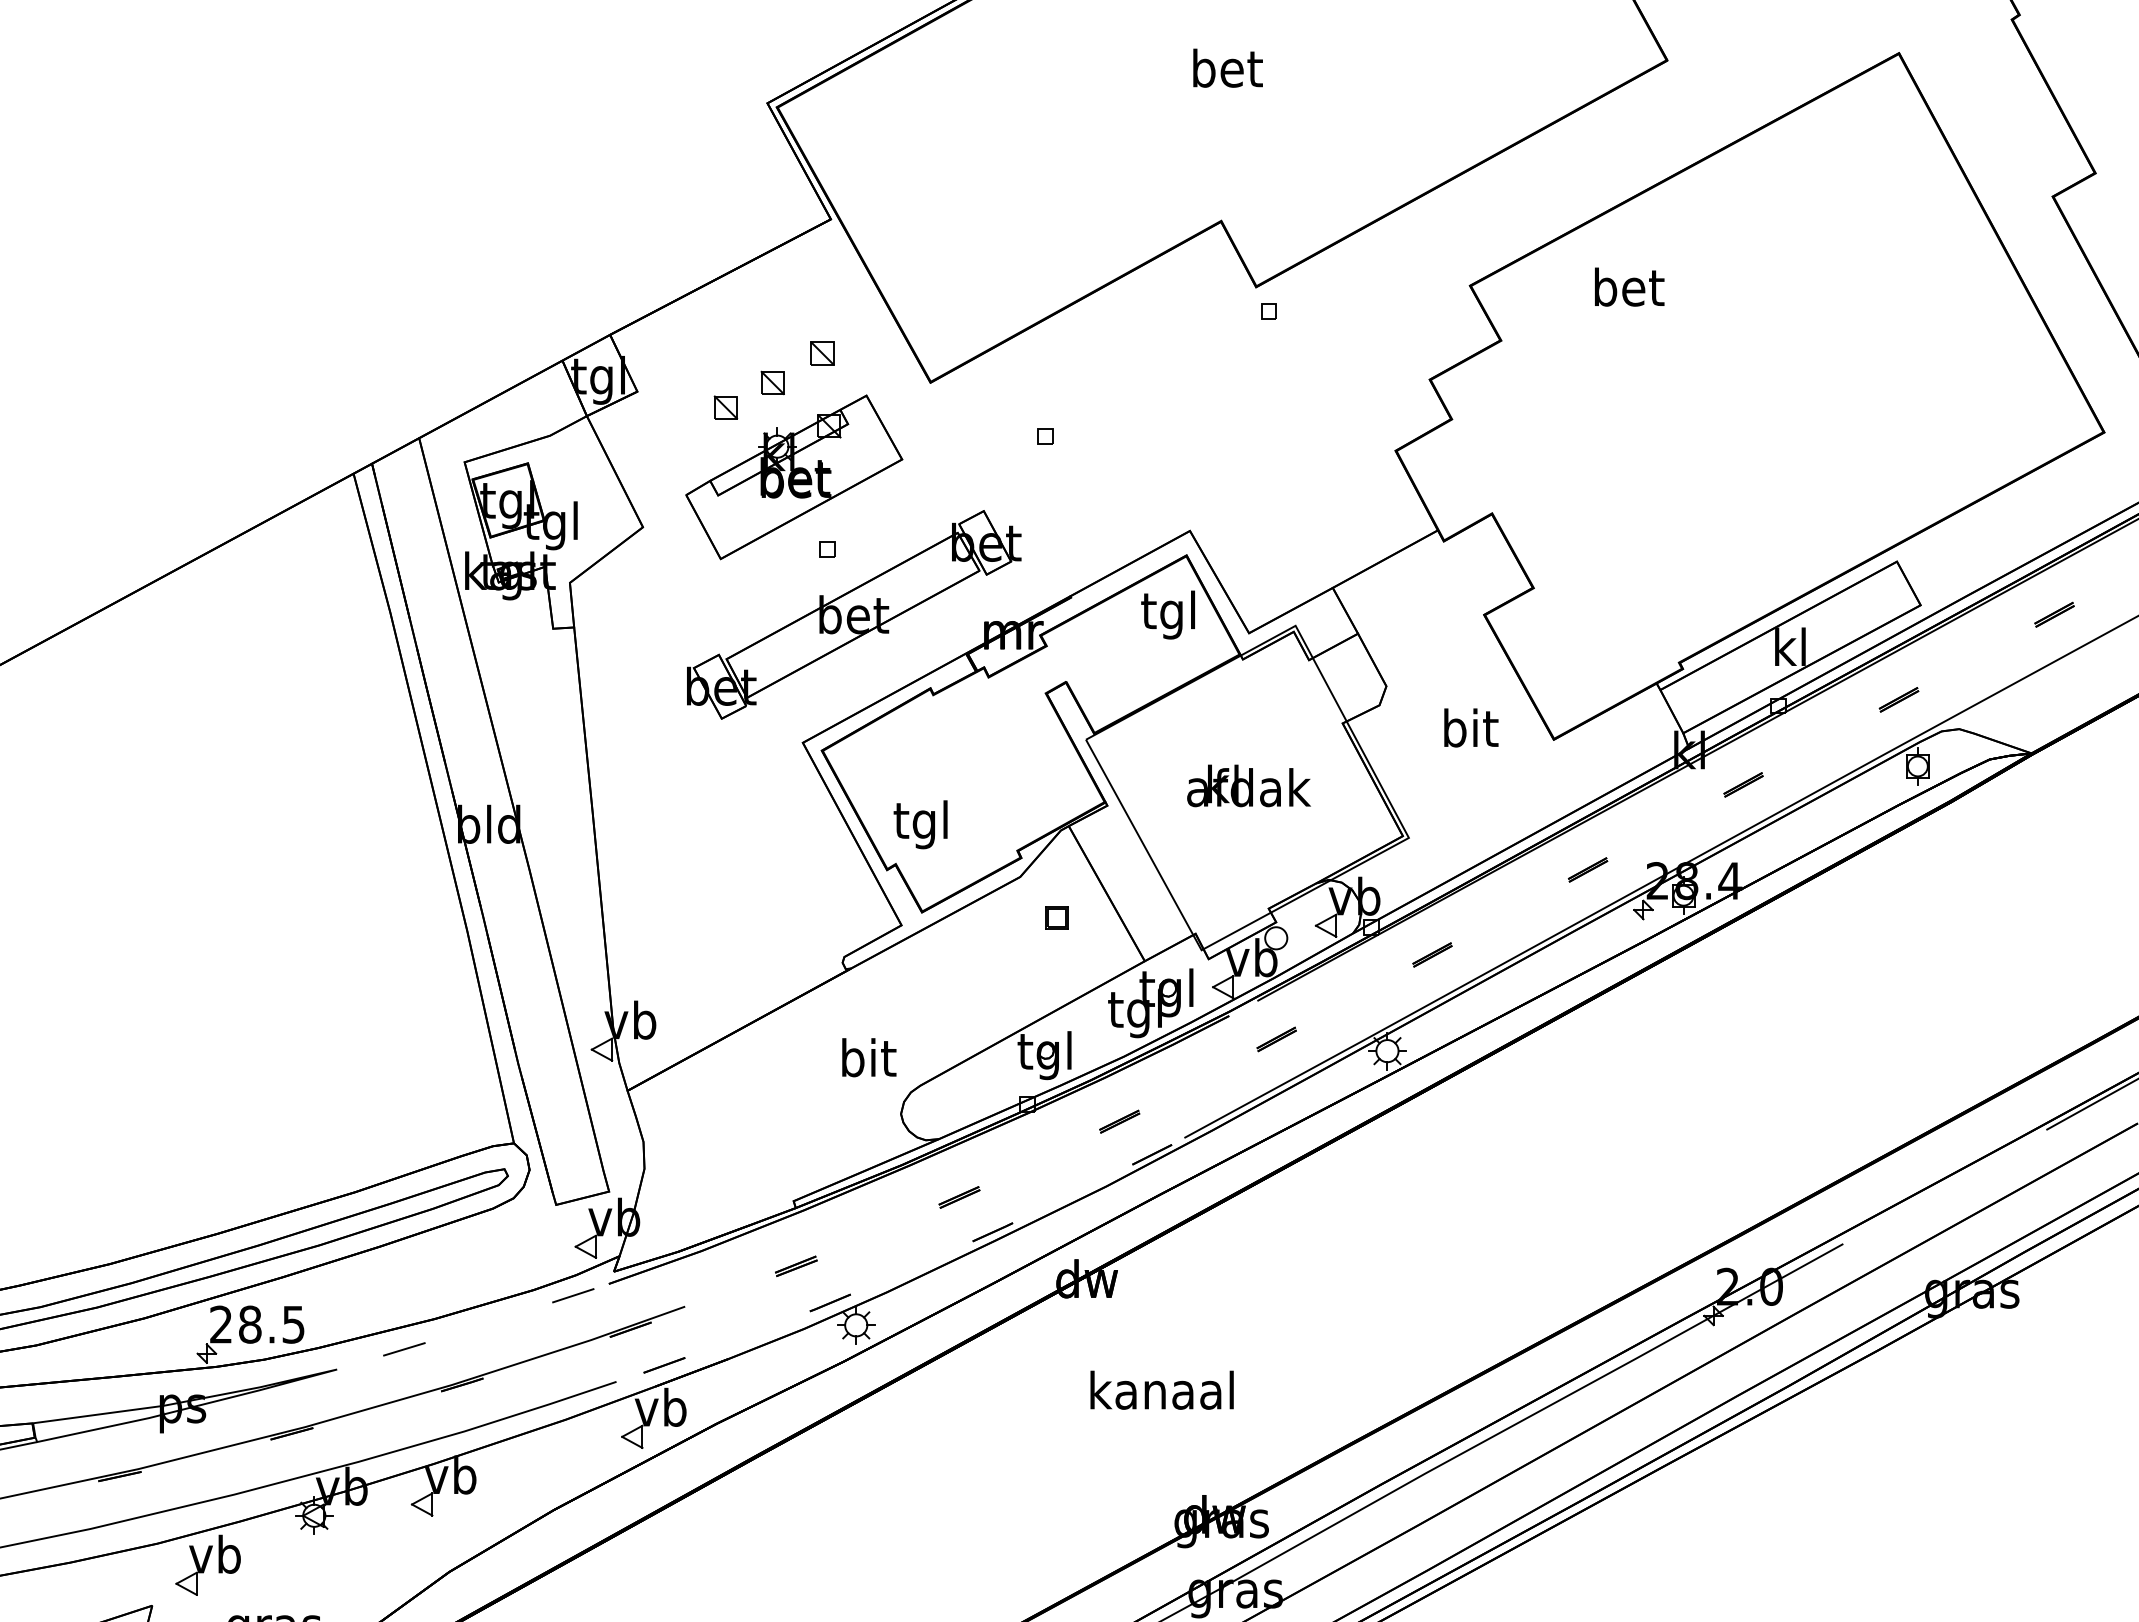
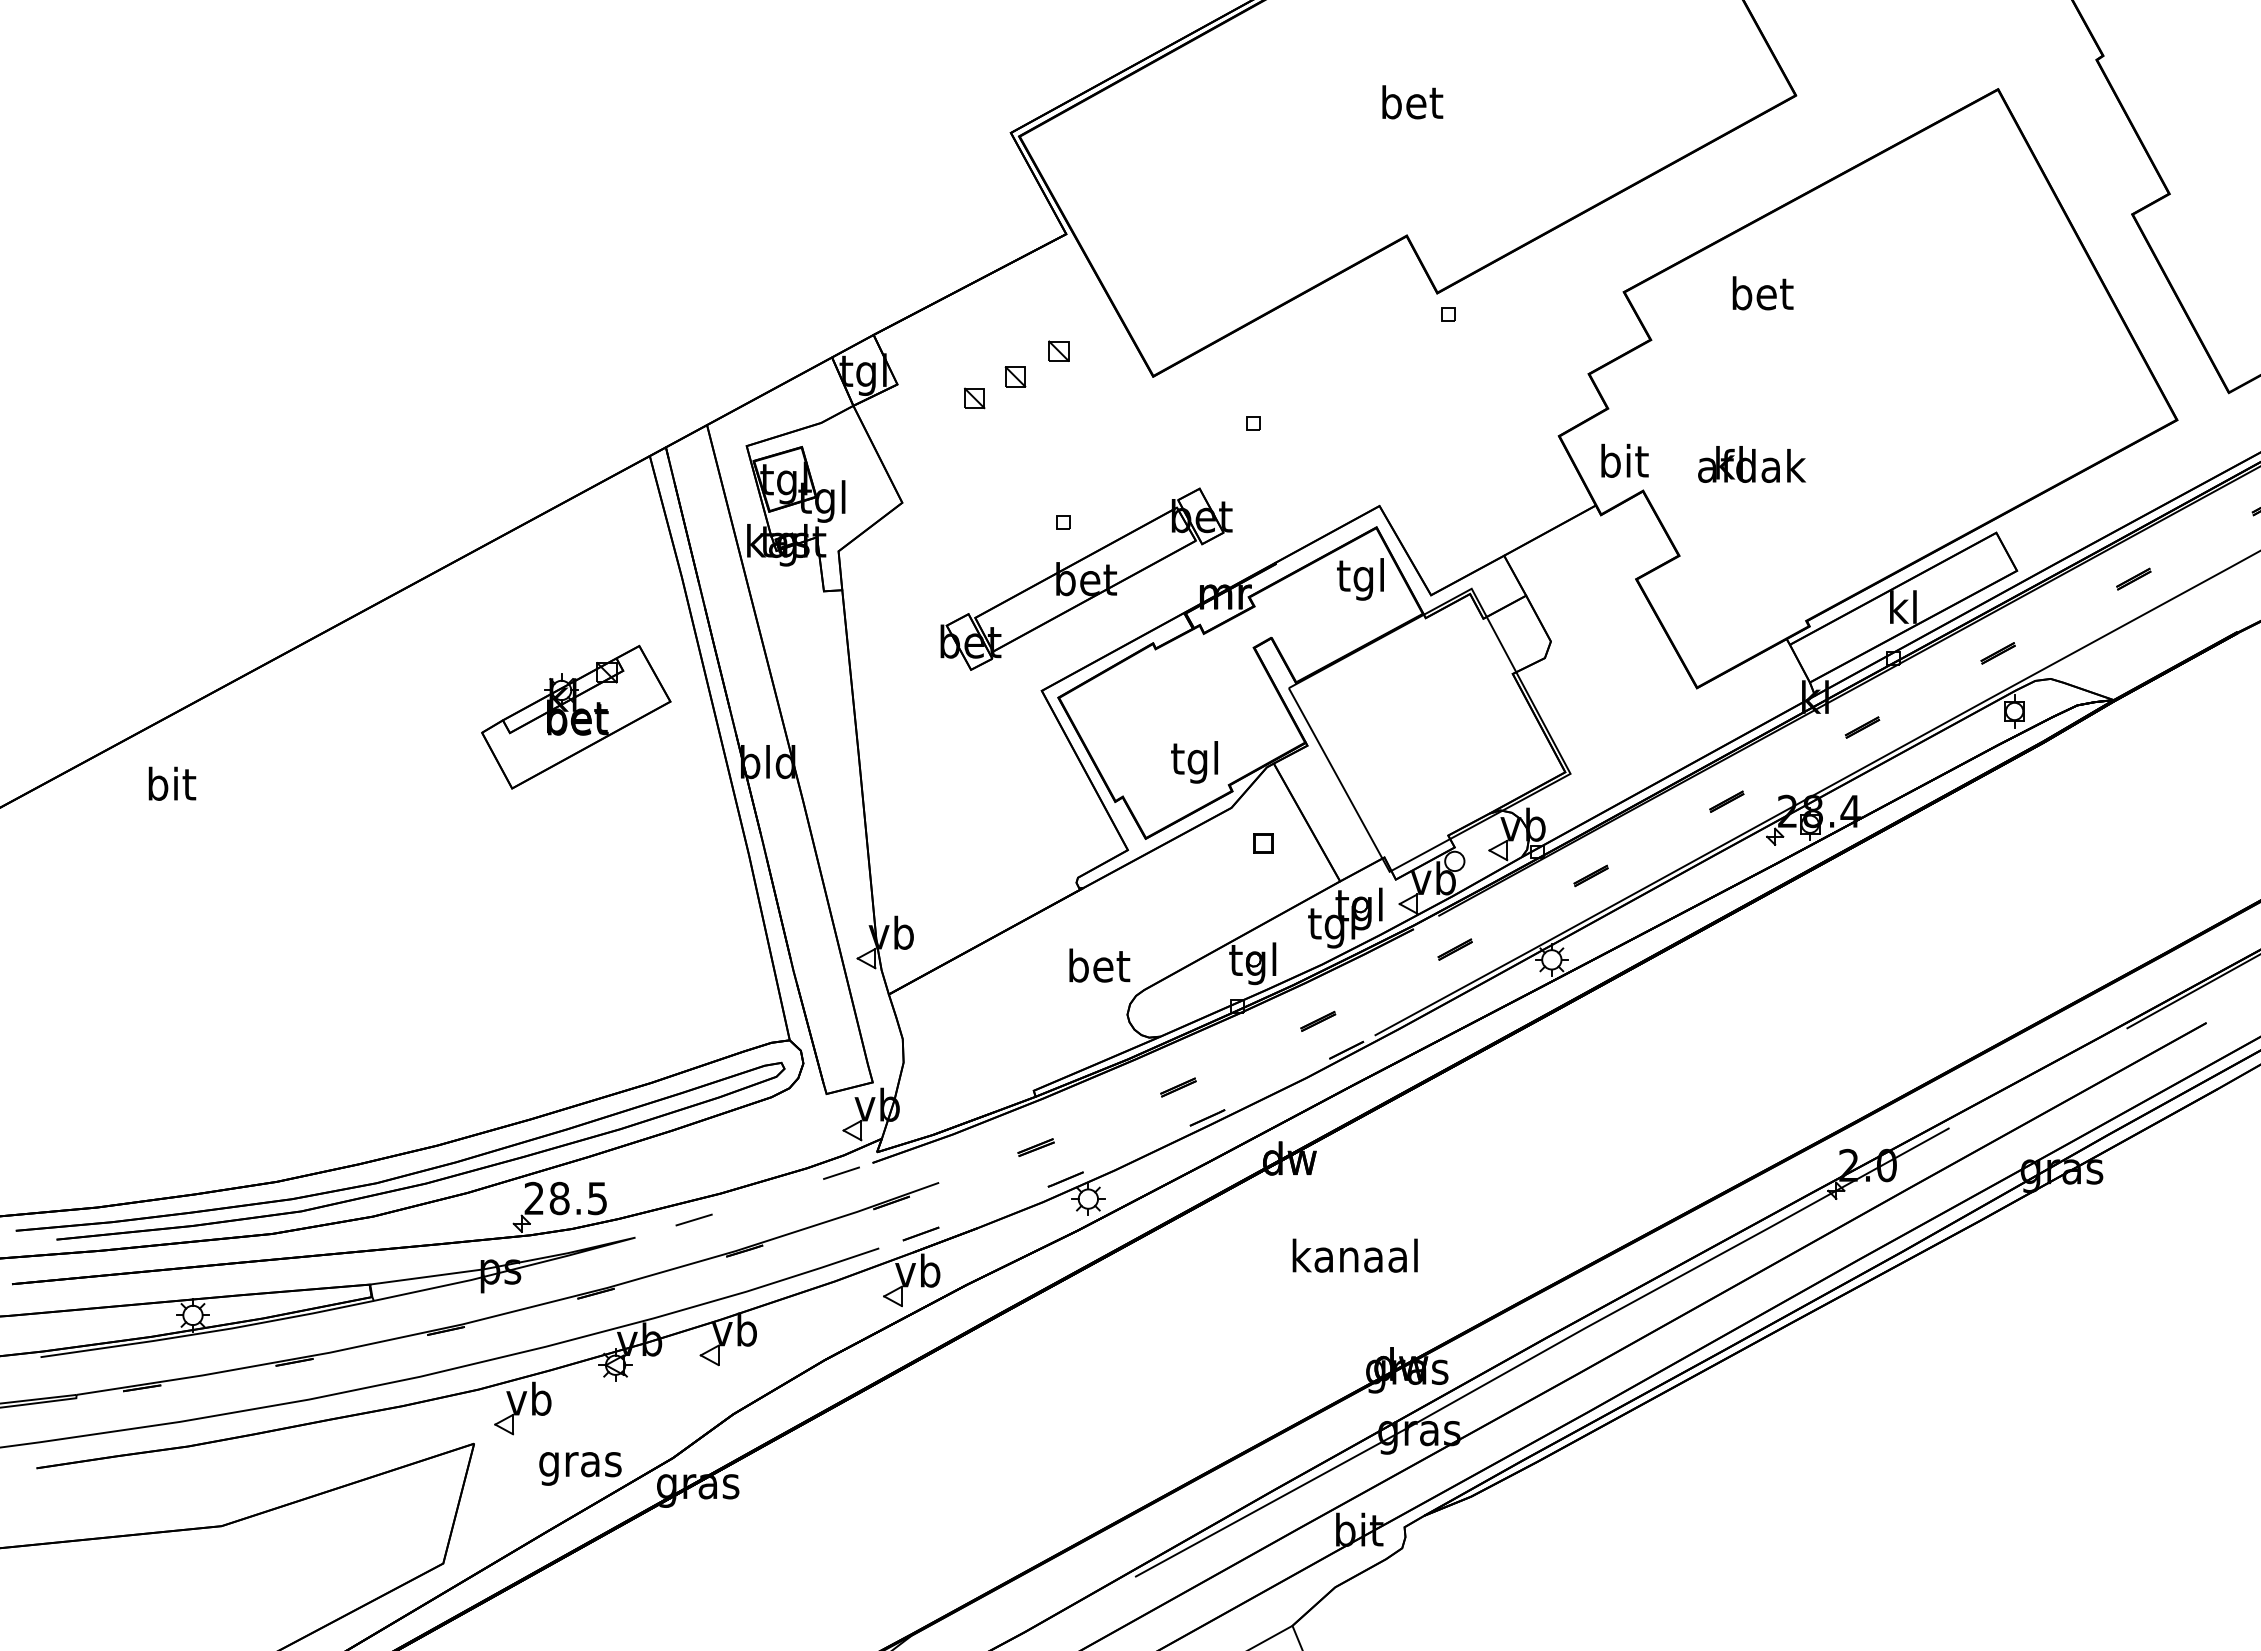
part: (794, 476) -> (576, 716), moved
text: (1470, 727) -> (1624, 460), moved
text: (1248, 785) -> (1751, 464), moved
text: (920, 824) -> (1194, 762), moved
text: (868, 1057) -> (1099, 965), bit -> bet

